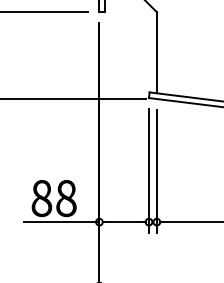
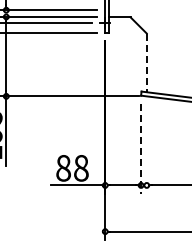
line: (156, 53) -> (146, 63), solid -> dashed
line: (149, 171) -> (141, 148), solid -> dashed
line: (156, 171) -> (146, 148), removed

